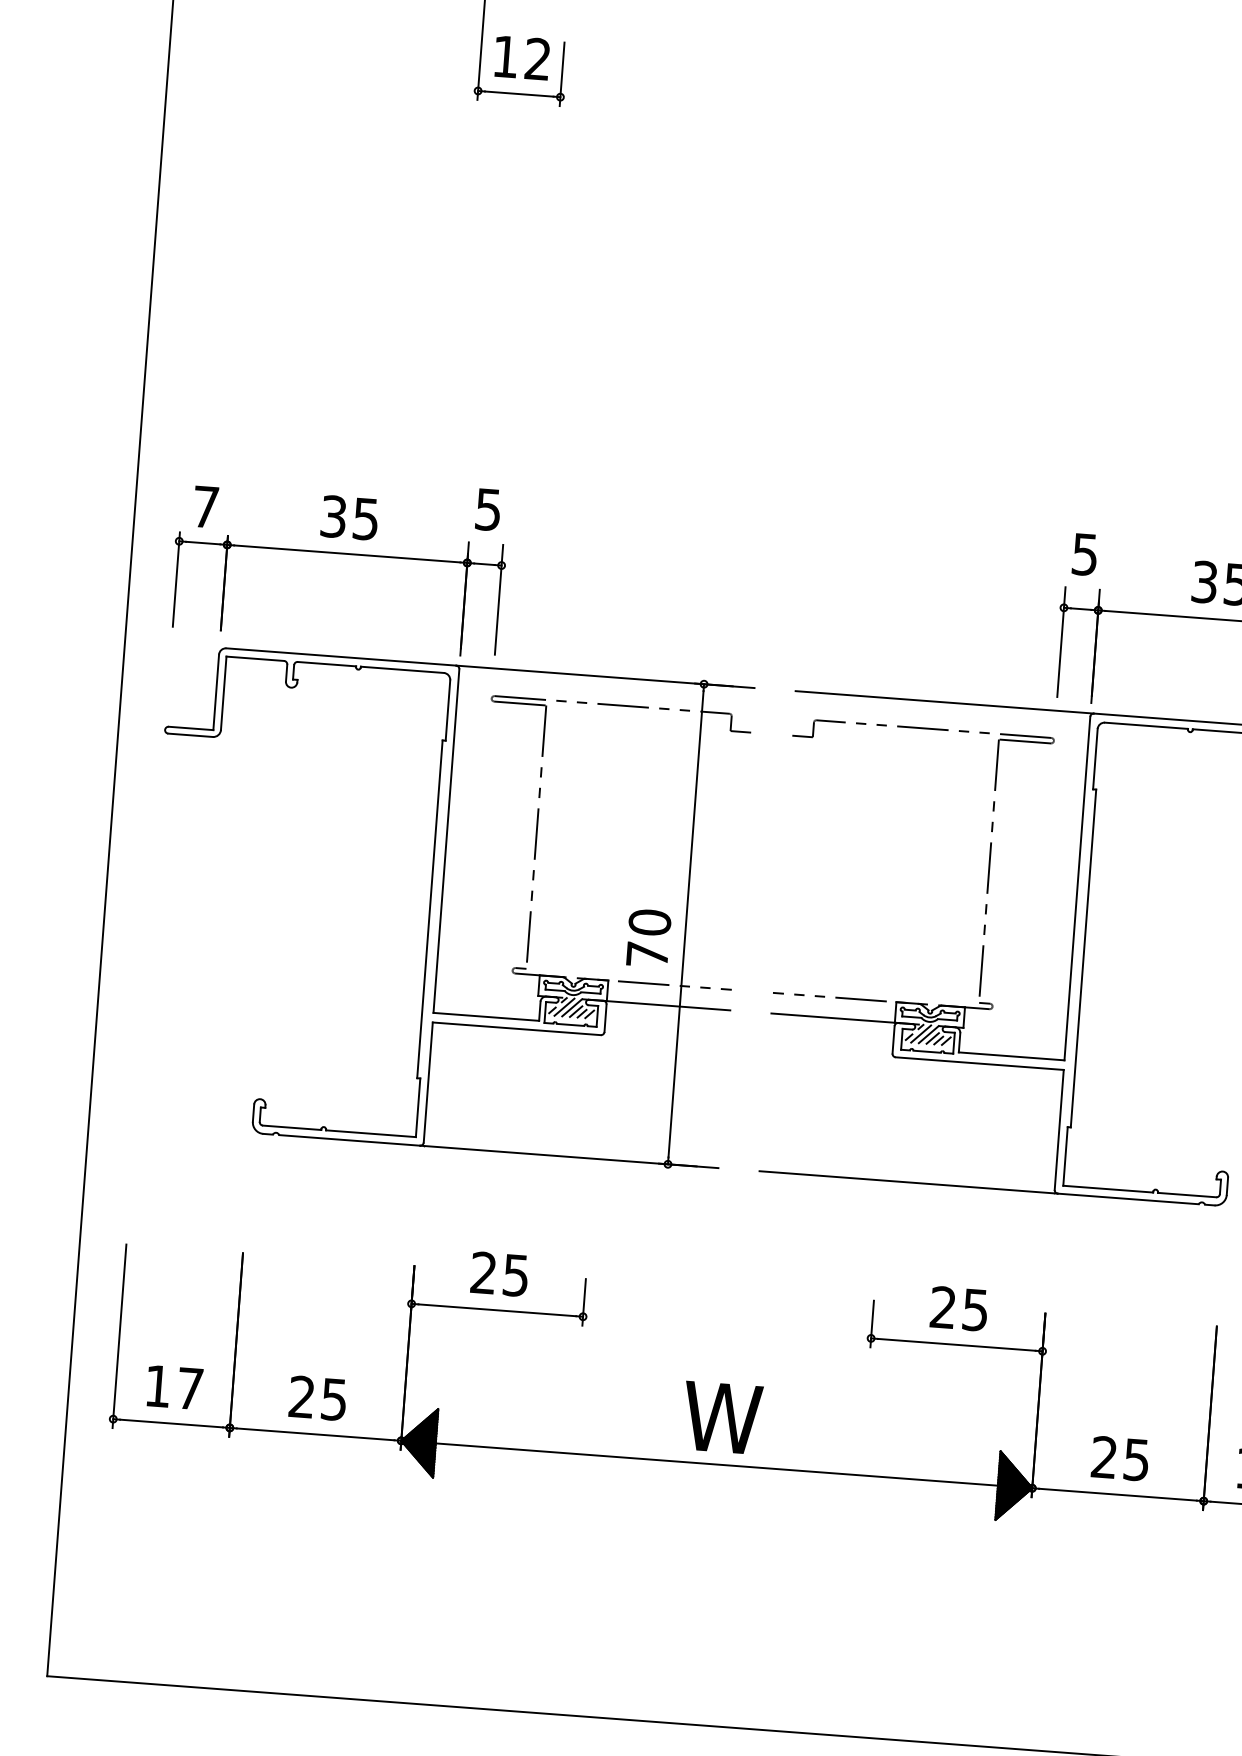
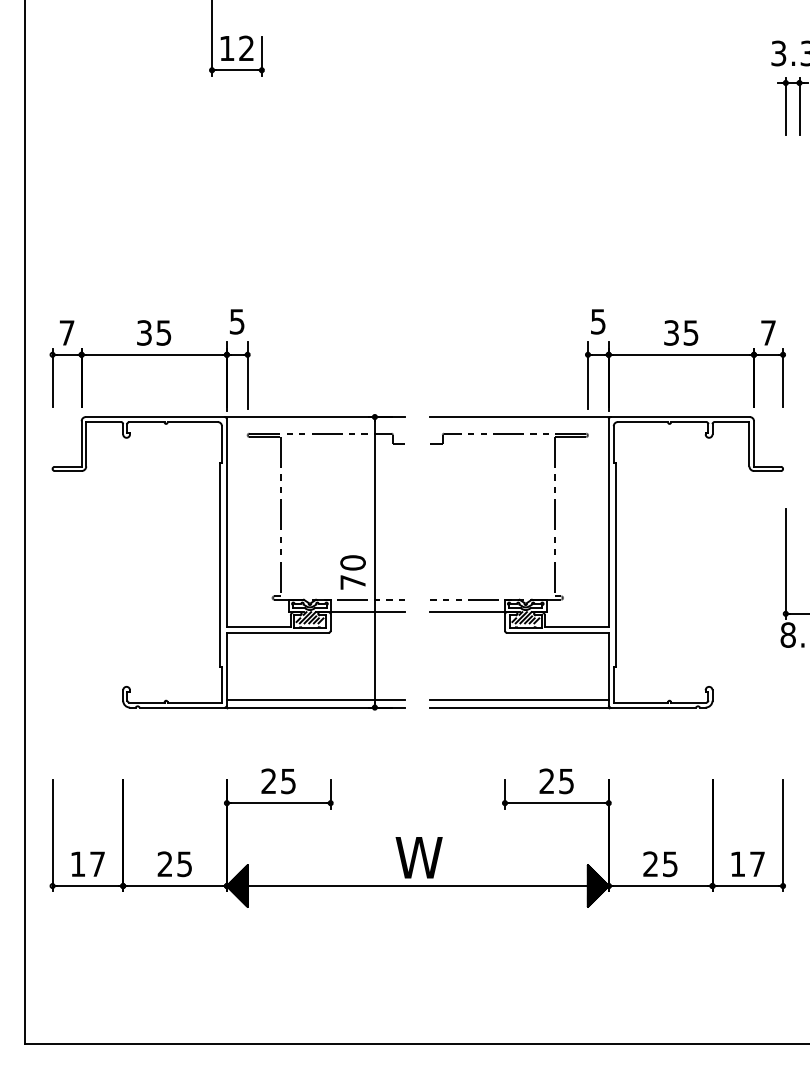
line: (570, 1145) -> (315, 700), added
line: (907, 1170) -> (519, 700), added

